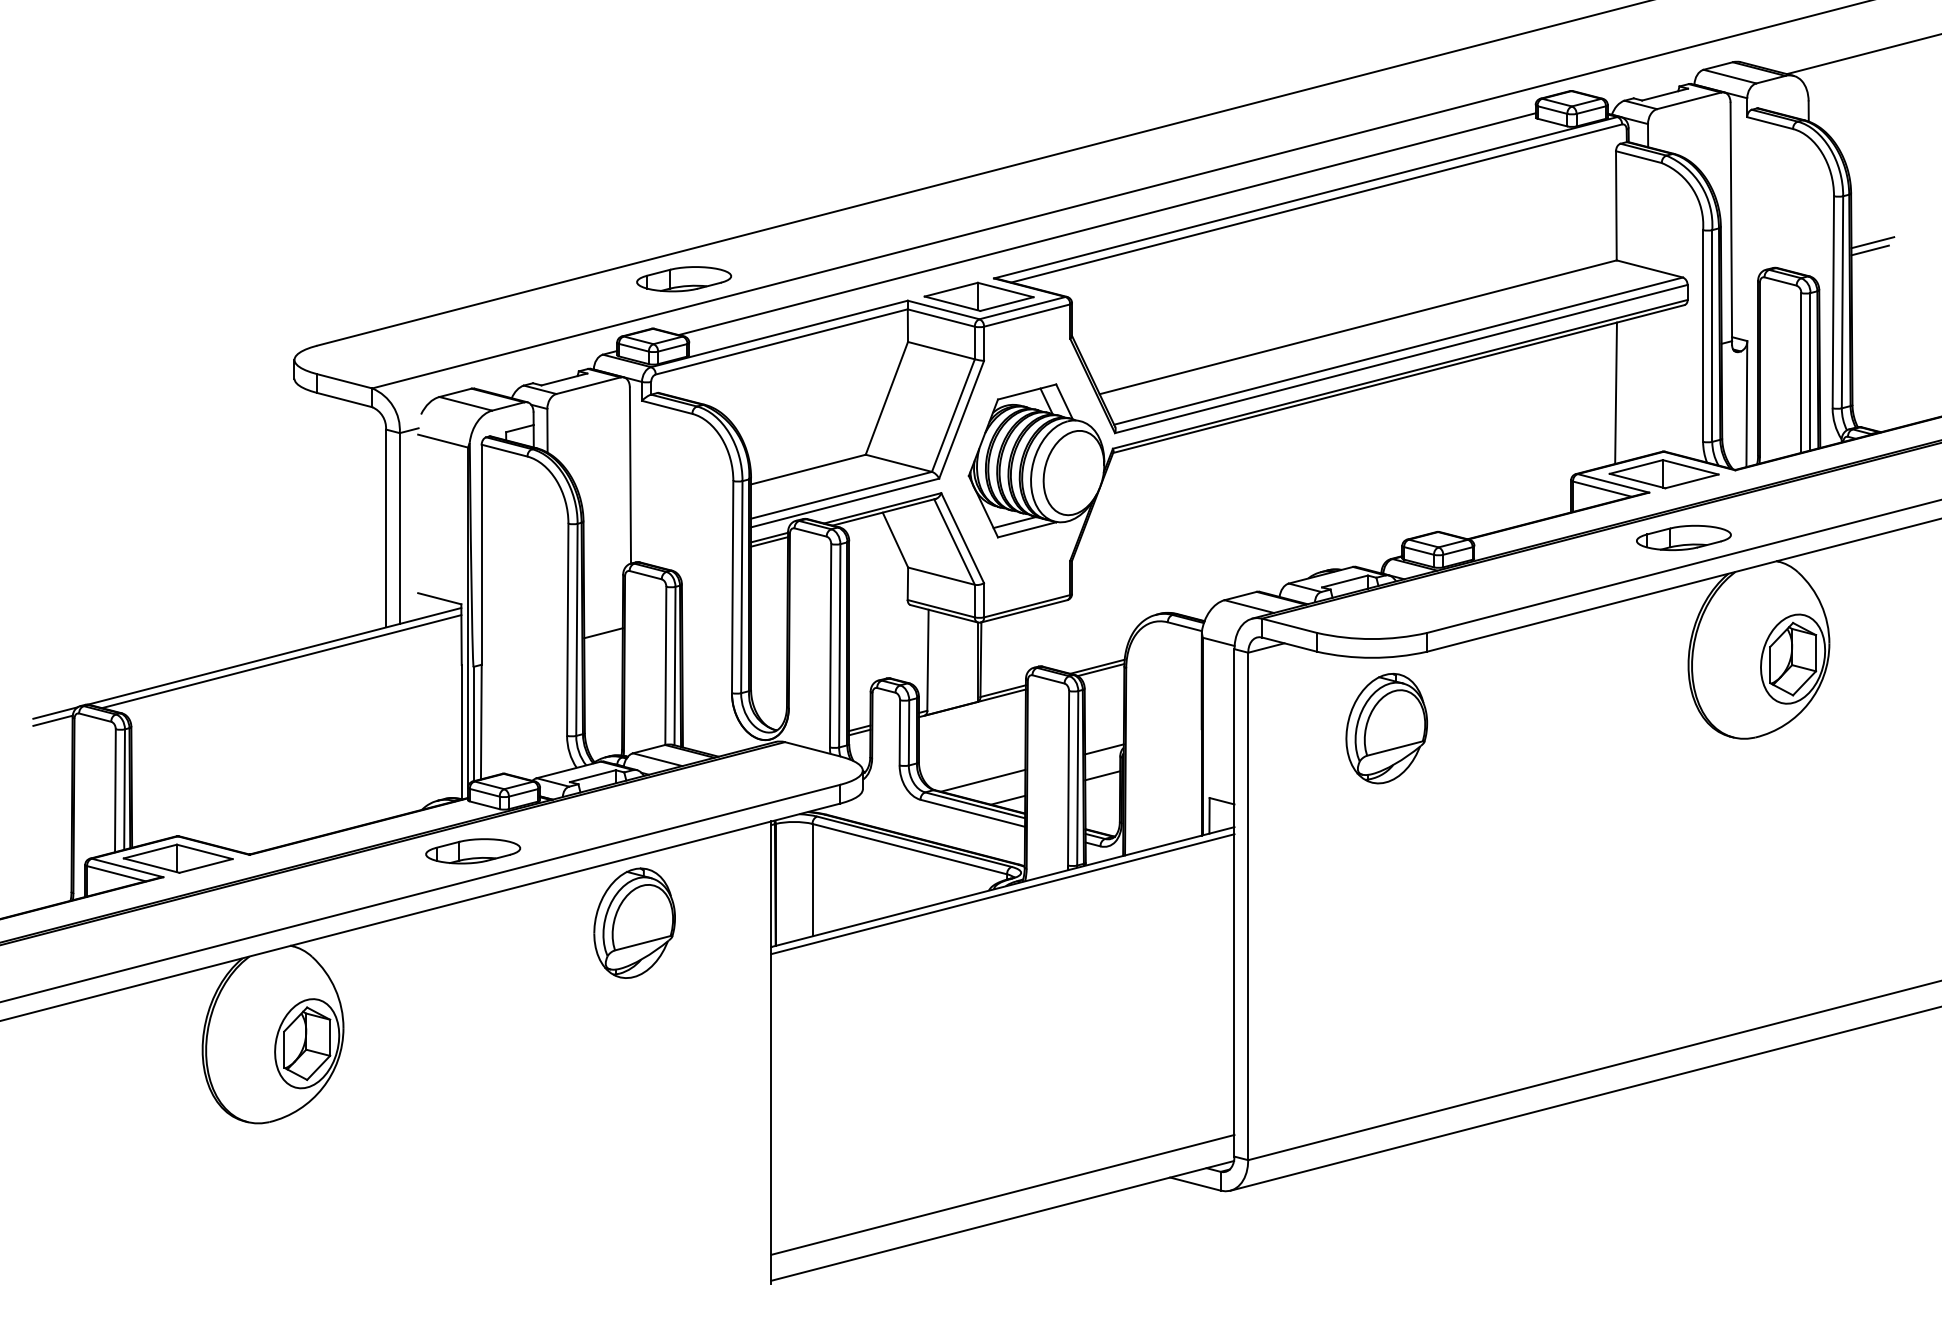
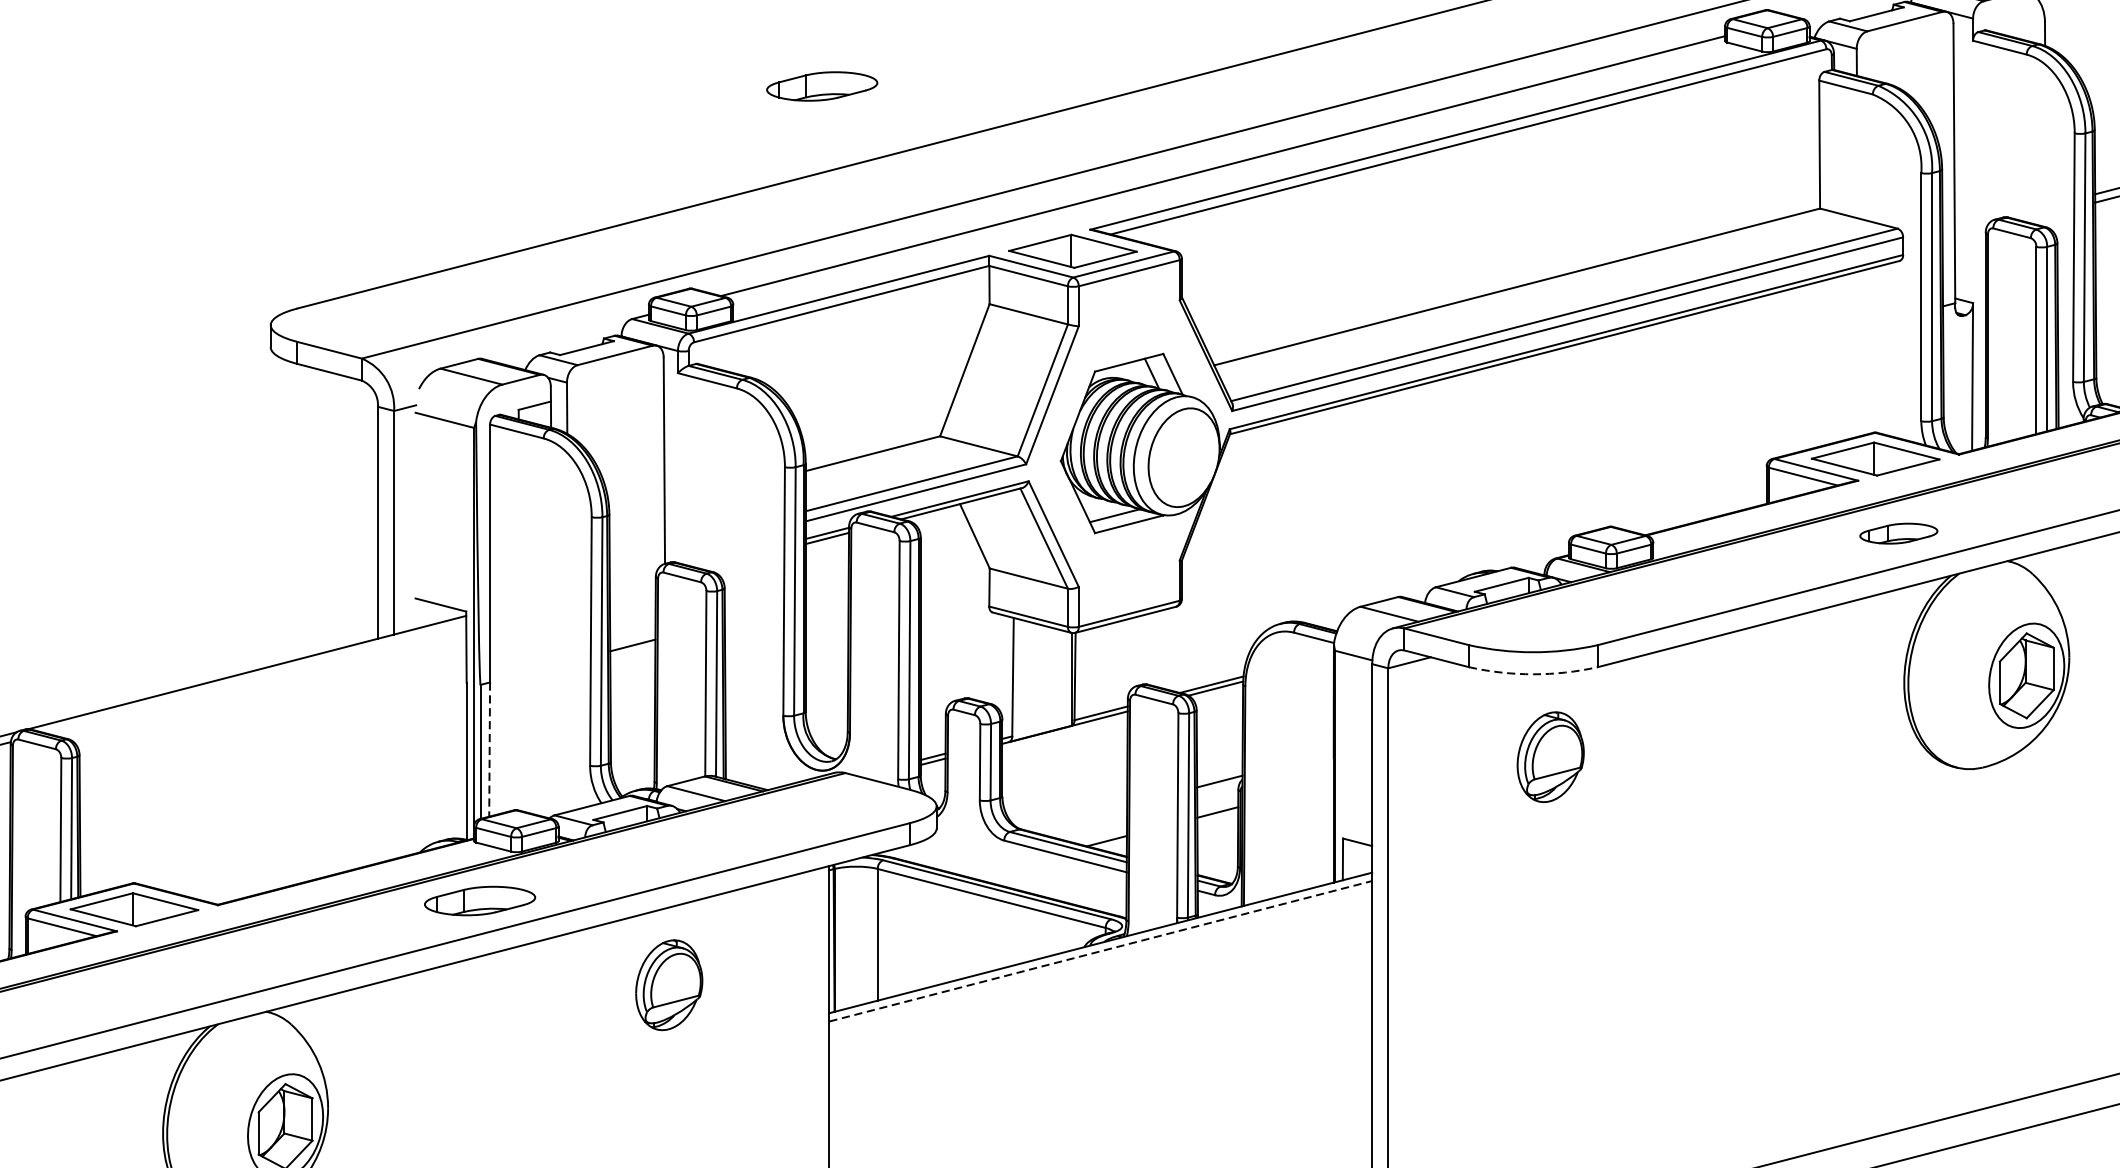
part: (683, 279) -> (821, 86), moved
line: (1615, 392) -> (1818, 363), removed
part: (1683, 537) -> (1898, 533), size x0.7
arc: (1372, 657) -> (1533, 673), solid -> dashed
line: (281, 661) -> (255, 678), removed
line: (481, 722) -> (489, 750), solid -> dashed
part: (1386, 728) -> (1550, 757), size x0.7
line: (982, 780) -> (1076, 818), removed
line: (1003, 894) -> (1101, 951), solid -> dashed
part: (634, 922) -> (669, 984), size x0.7

